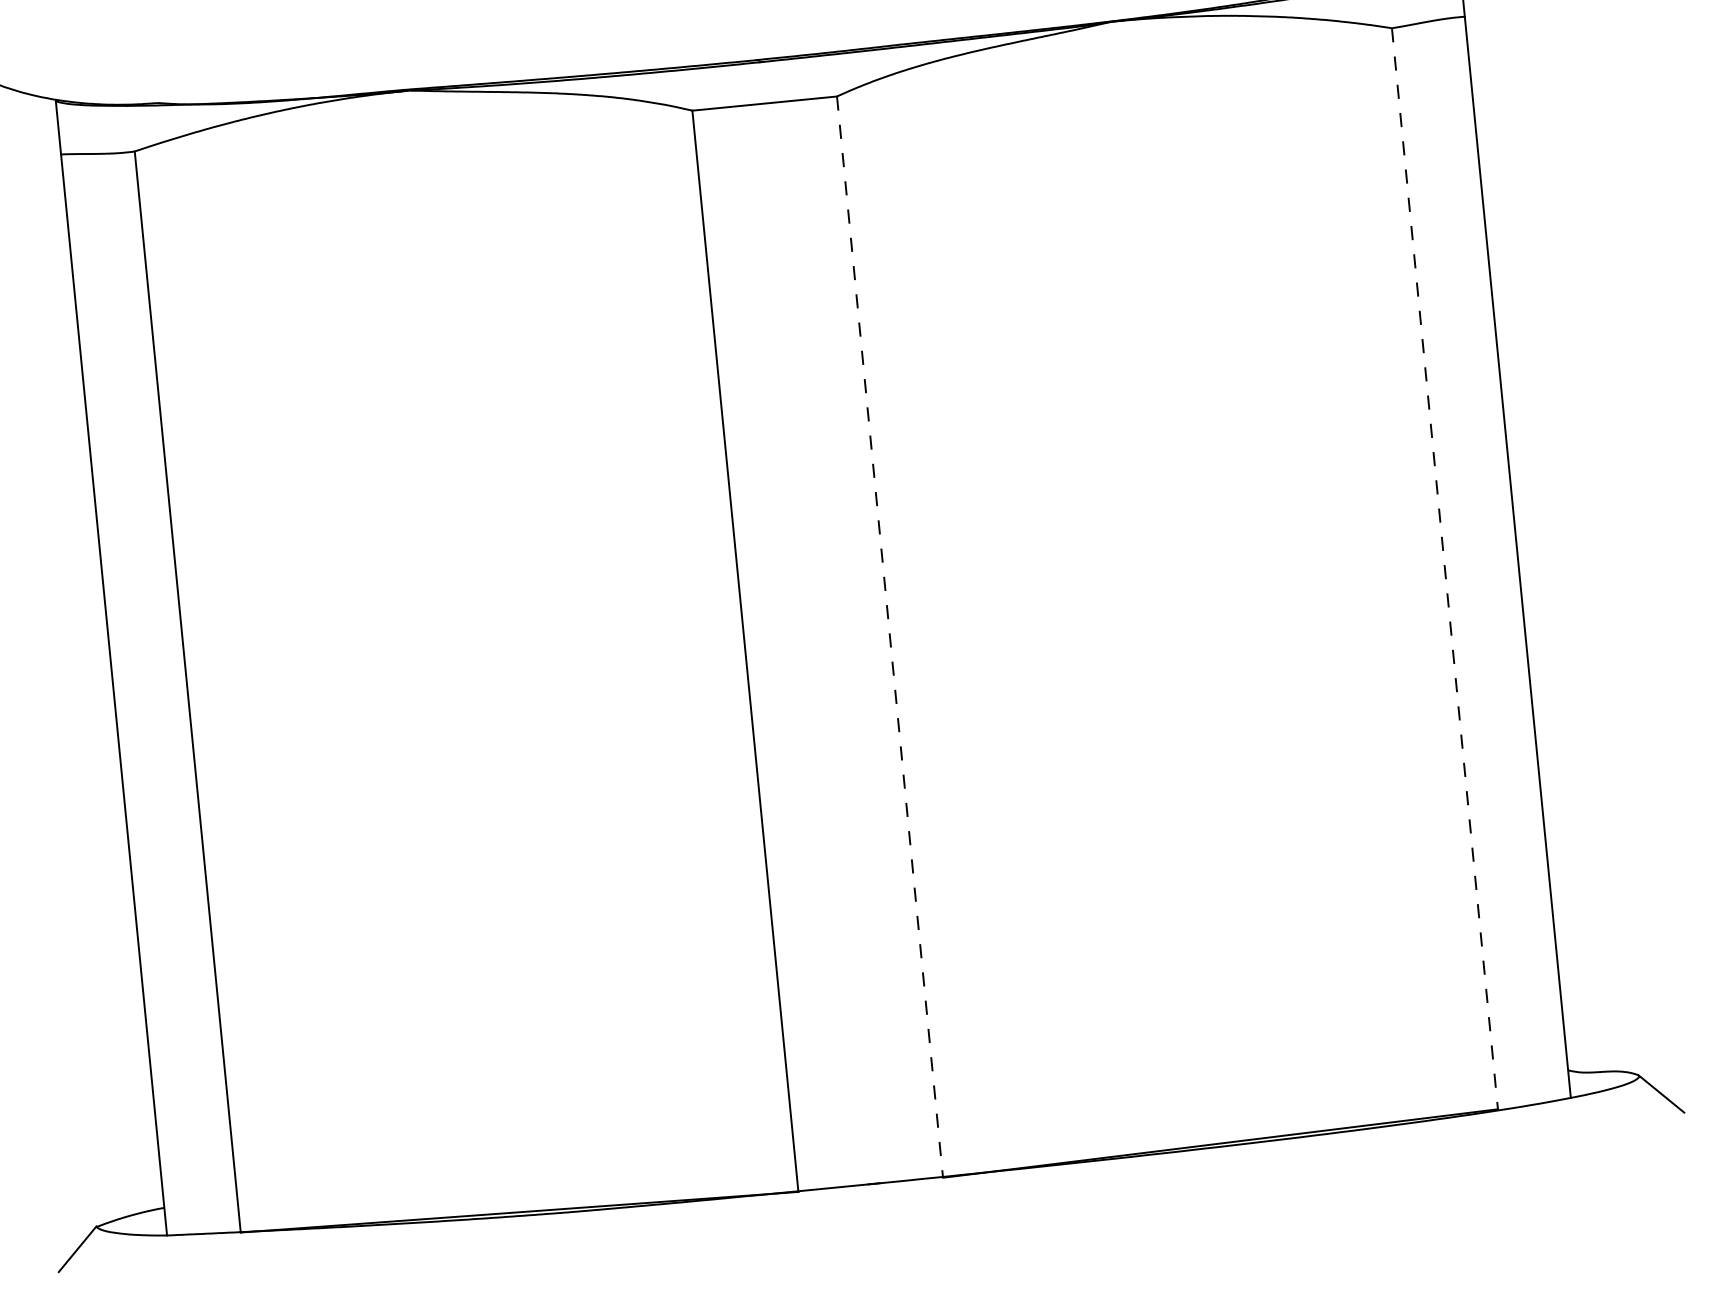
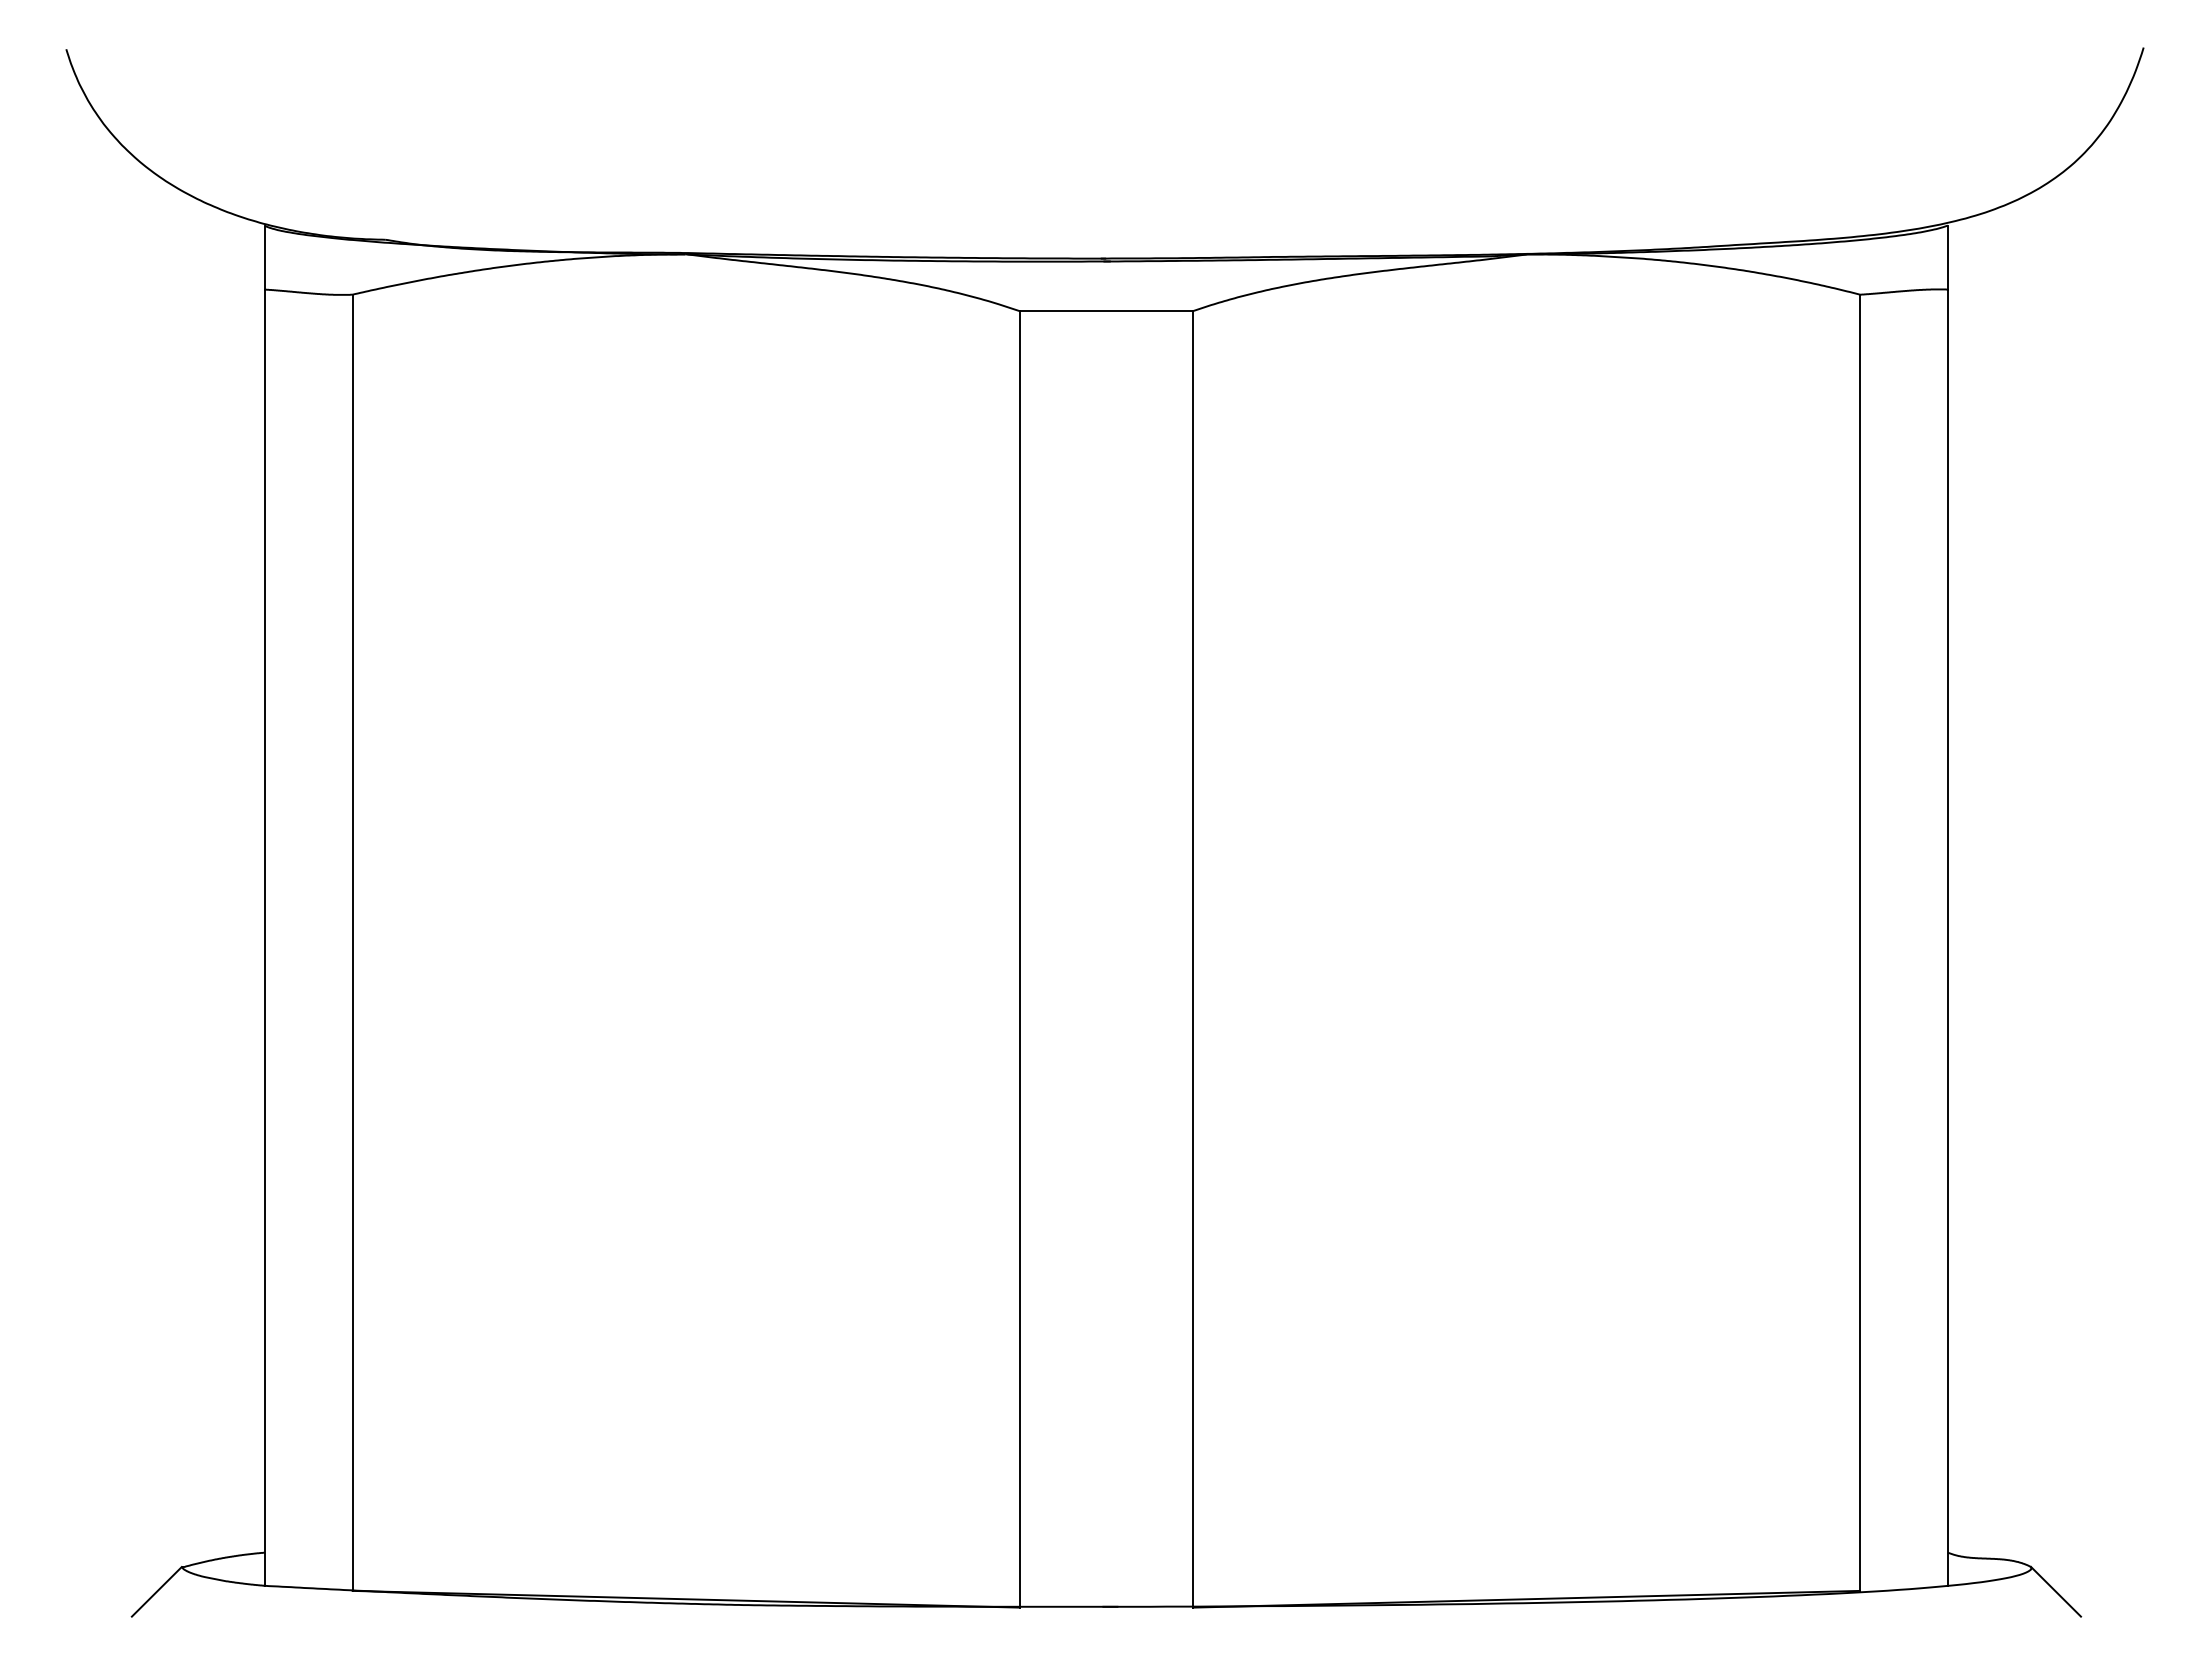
line: (1445, 569) -> (1860, 943), dashed -> solid
line: (890, 637) -> (1193, 959), dashed -> solid

